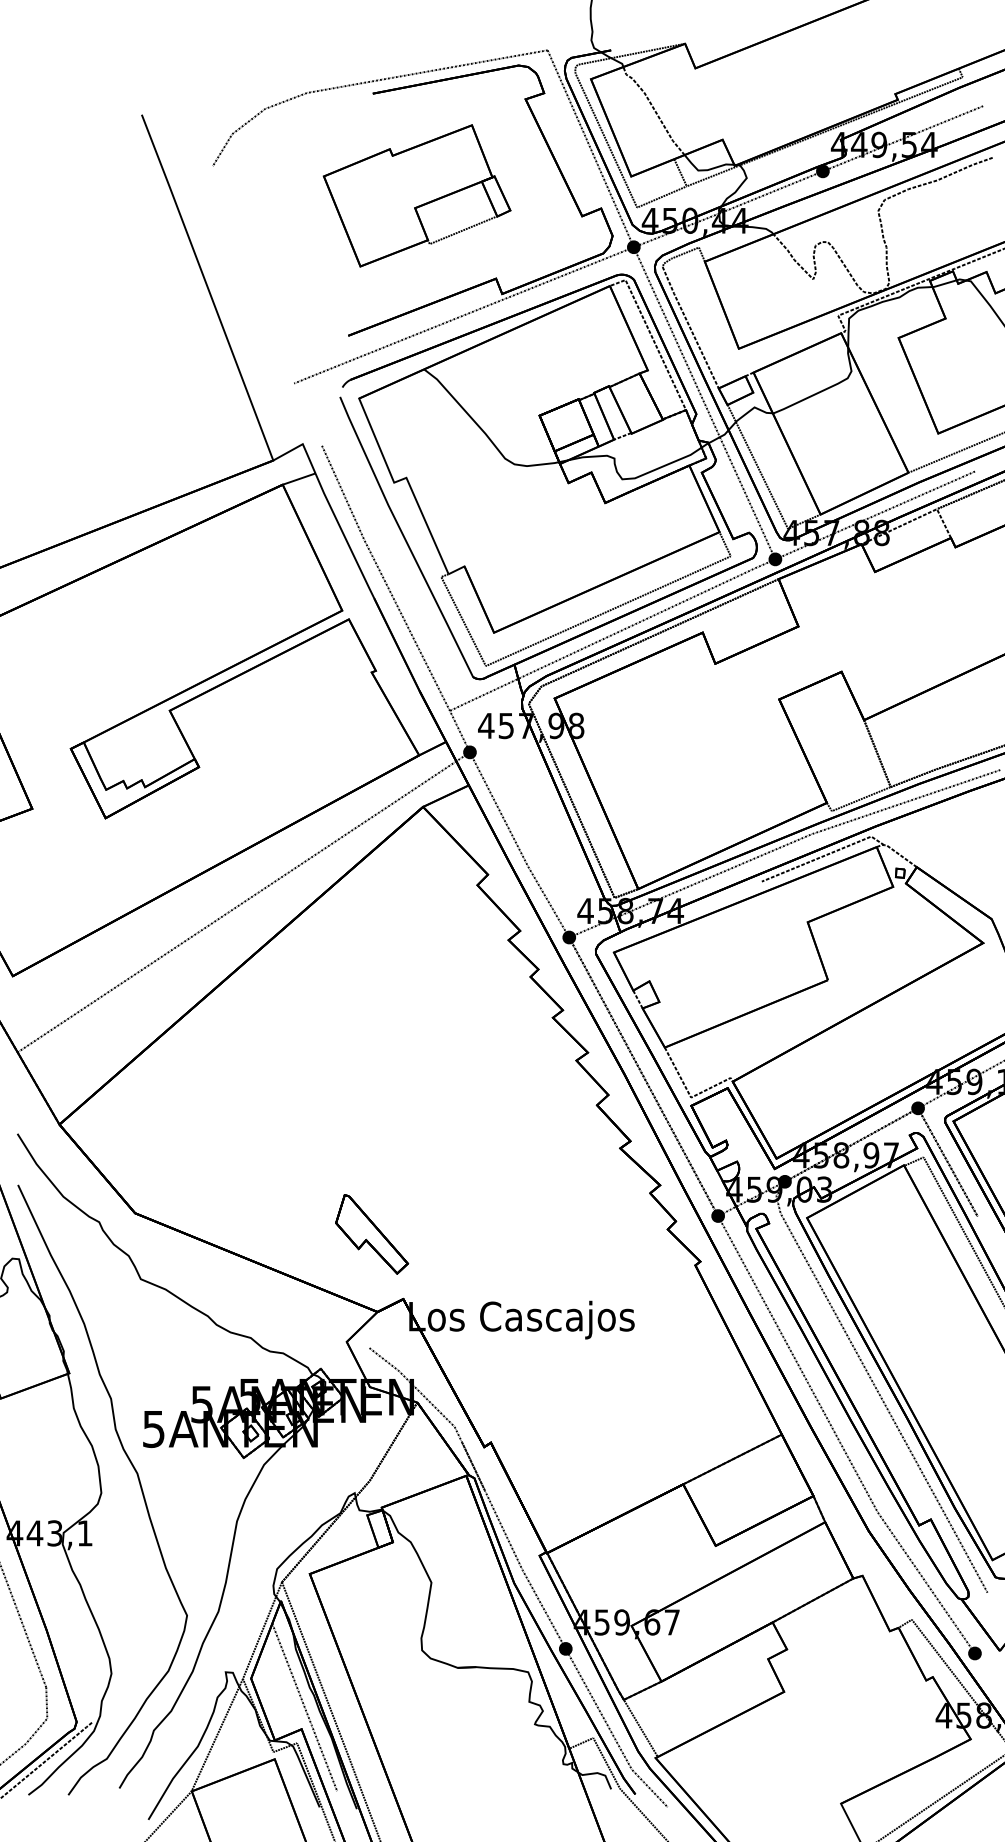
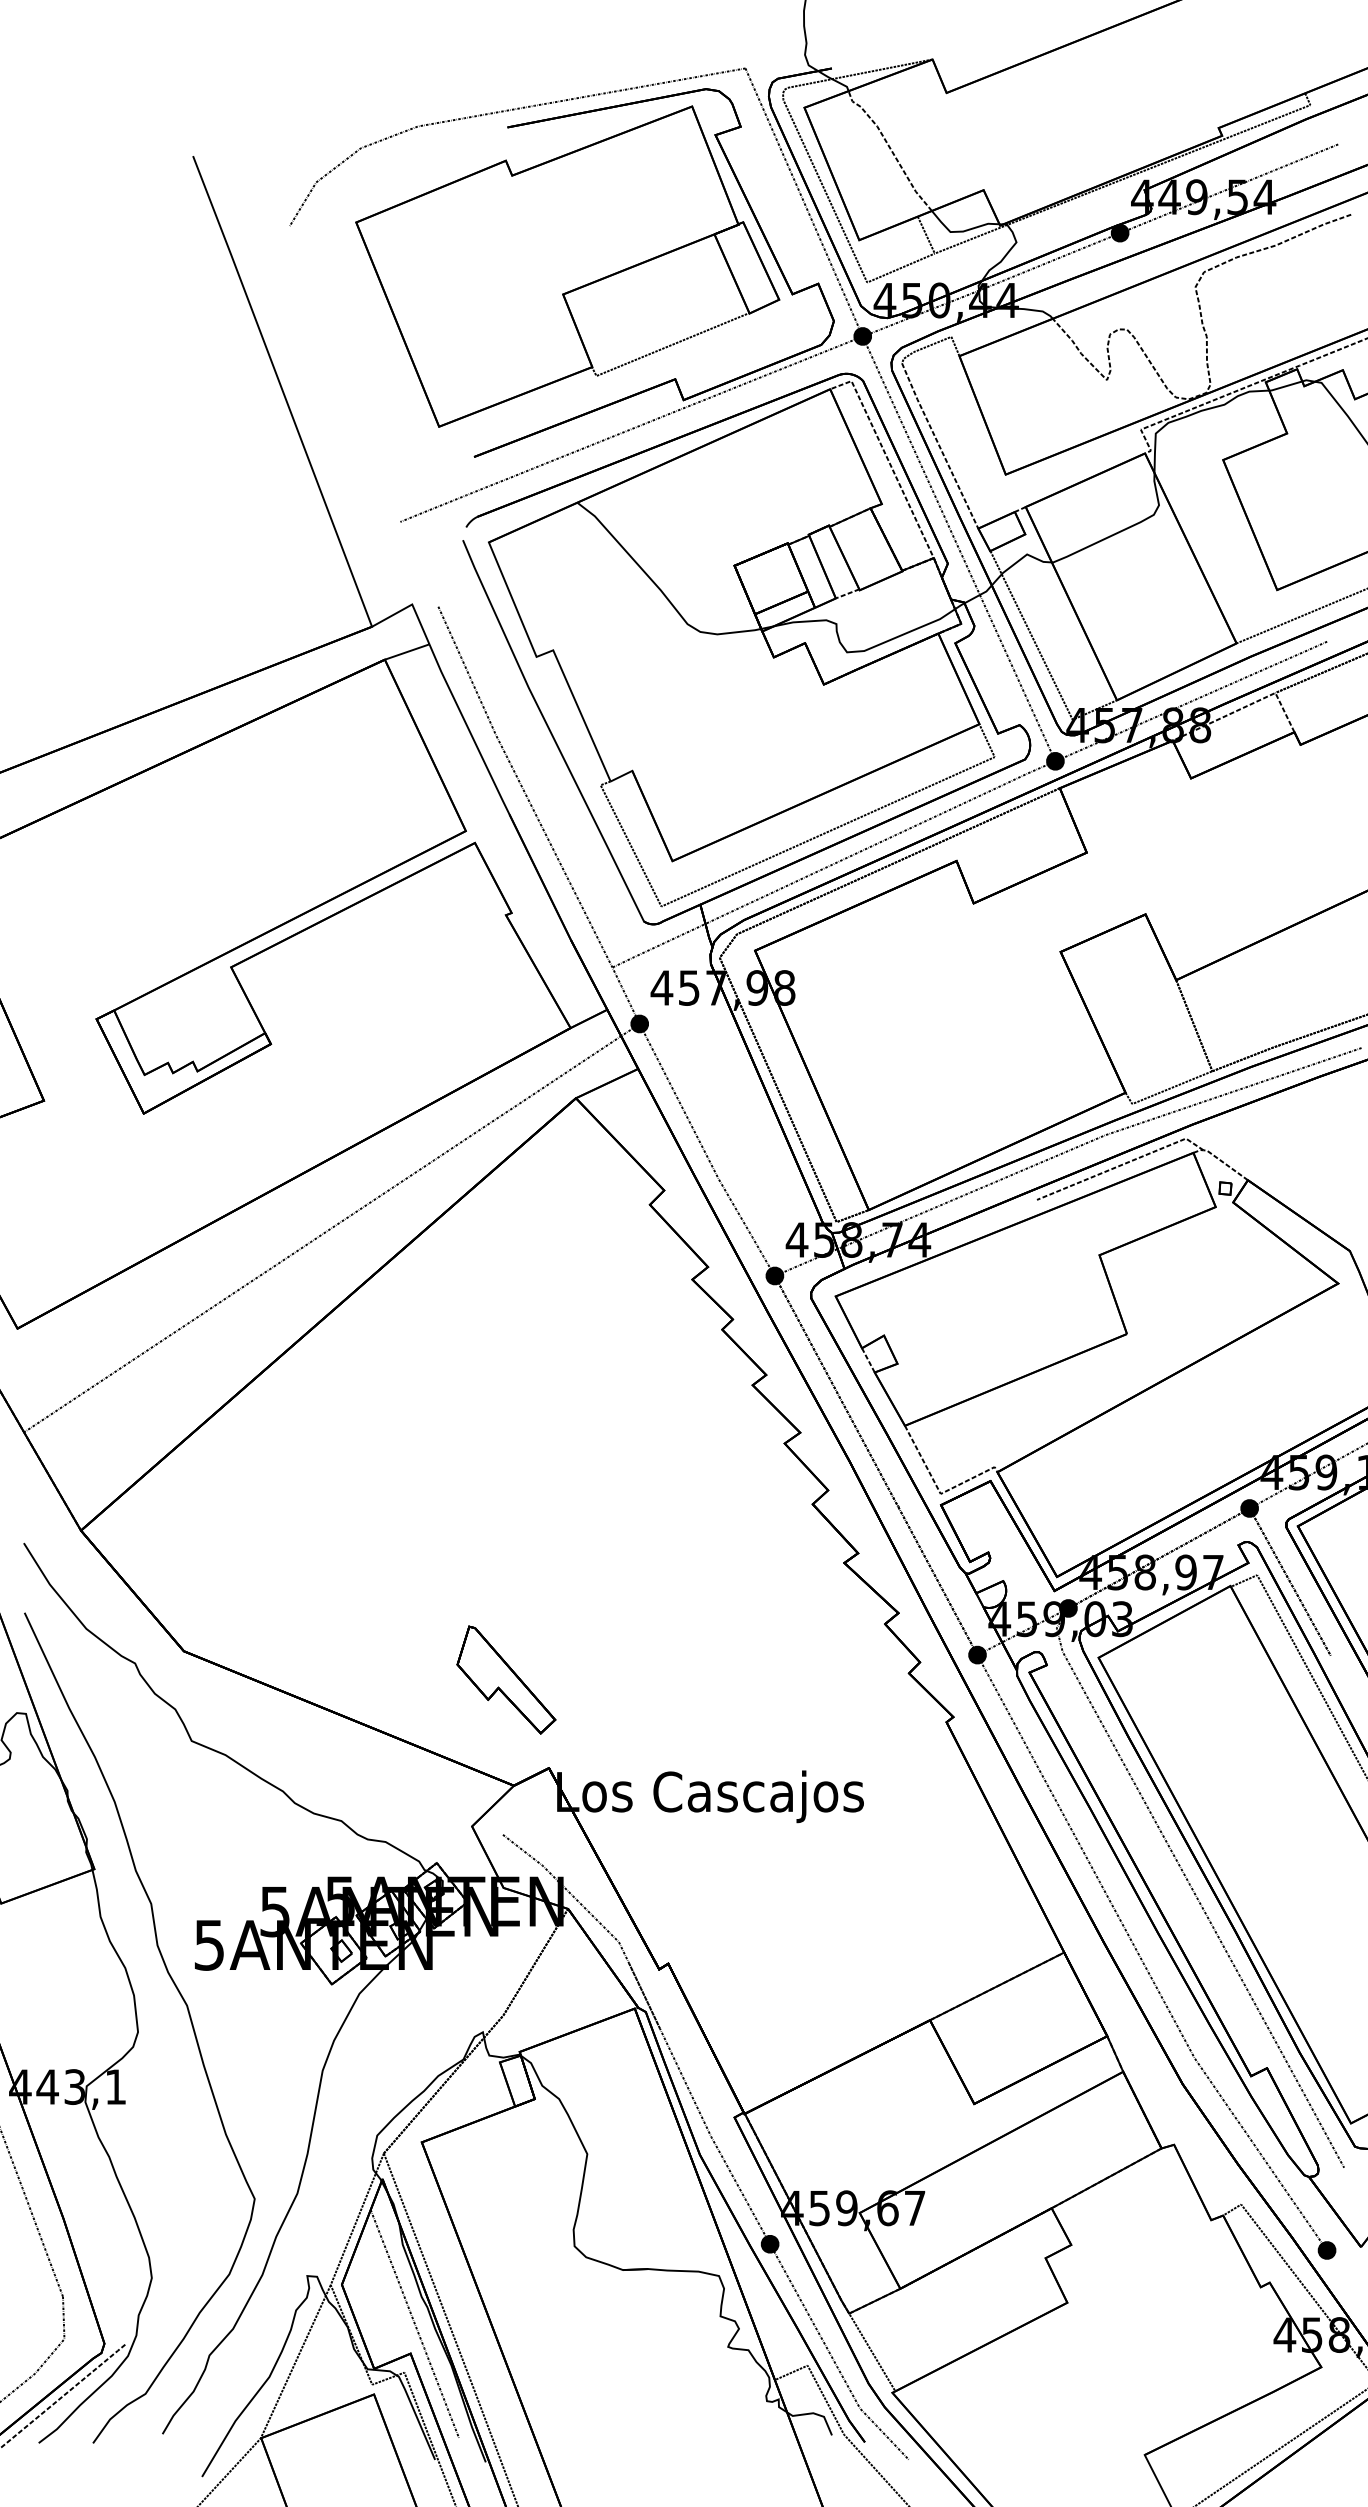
part: (416, 195) -> (567, 266), size x1.67

